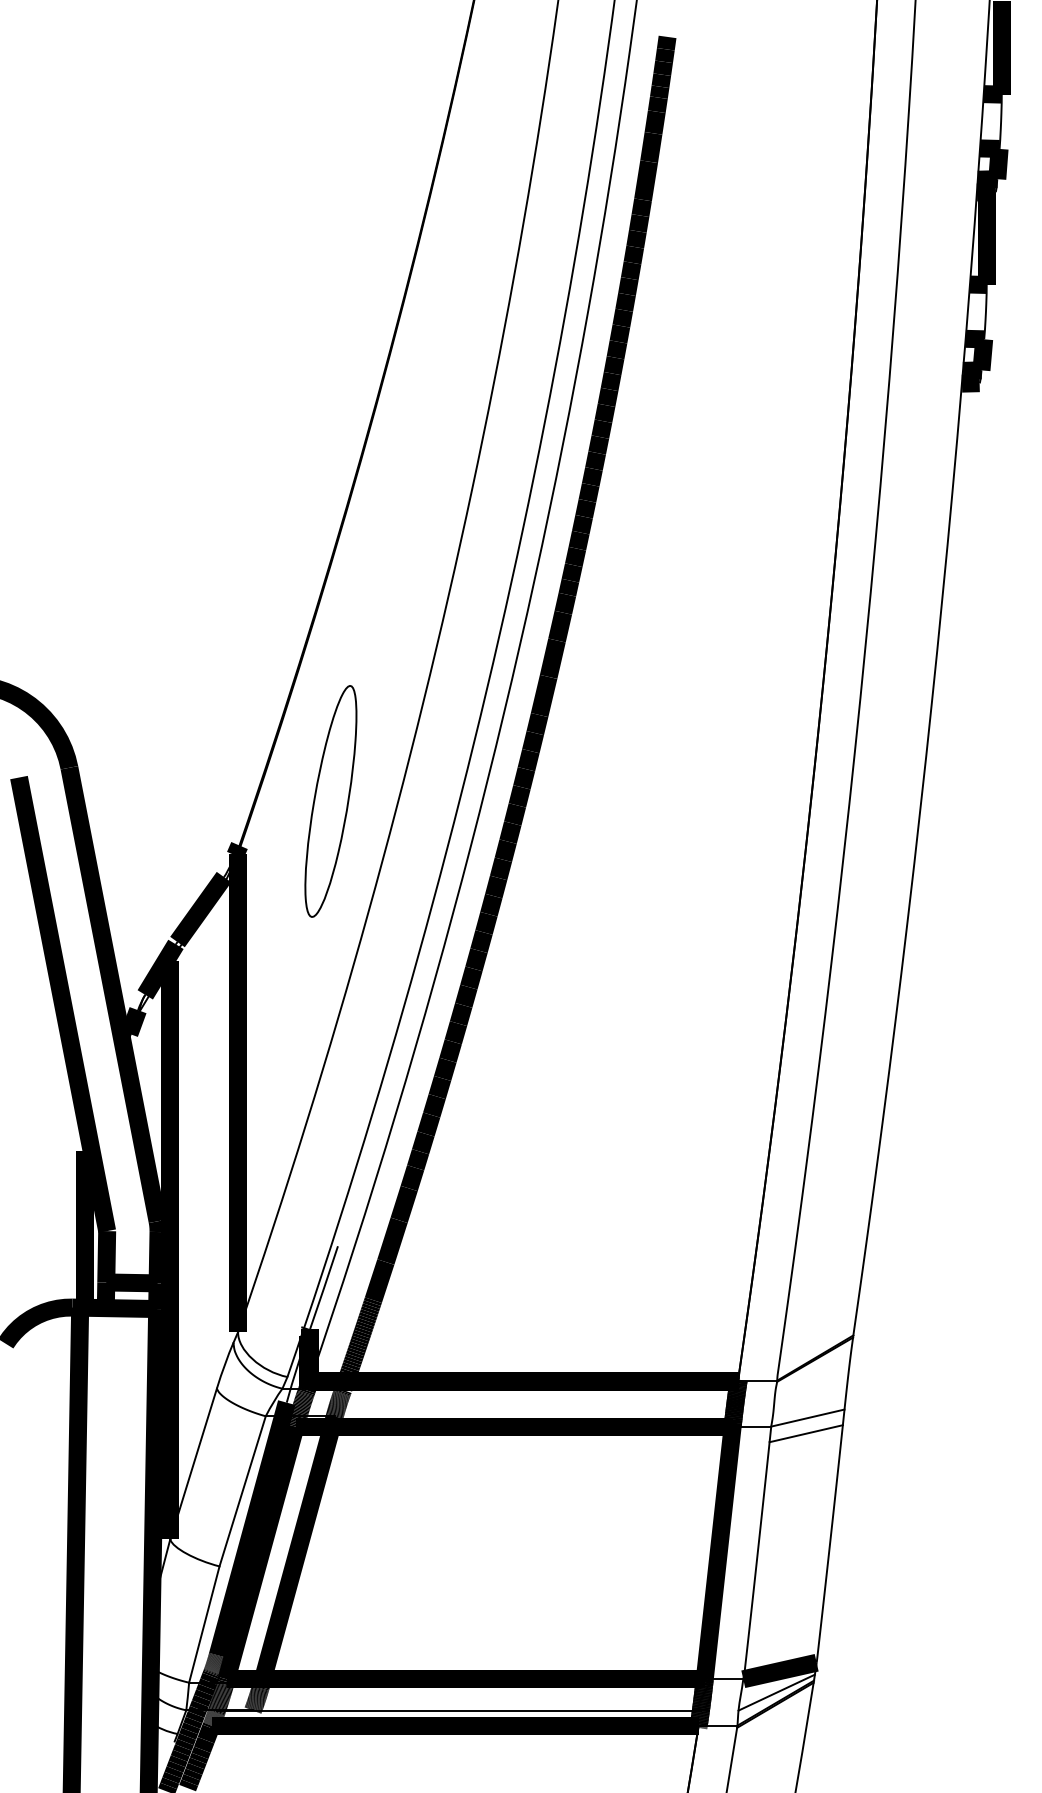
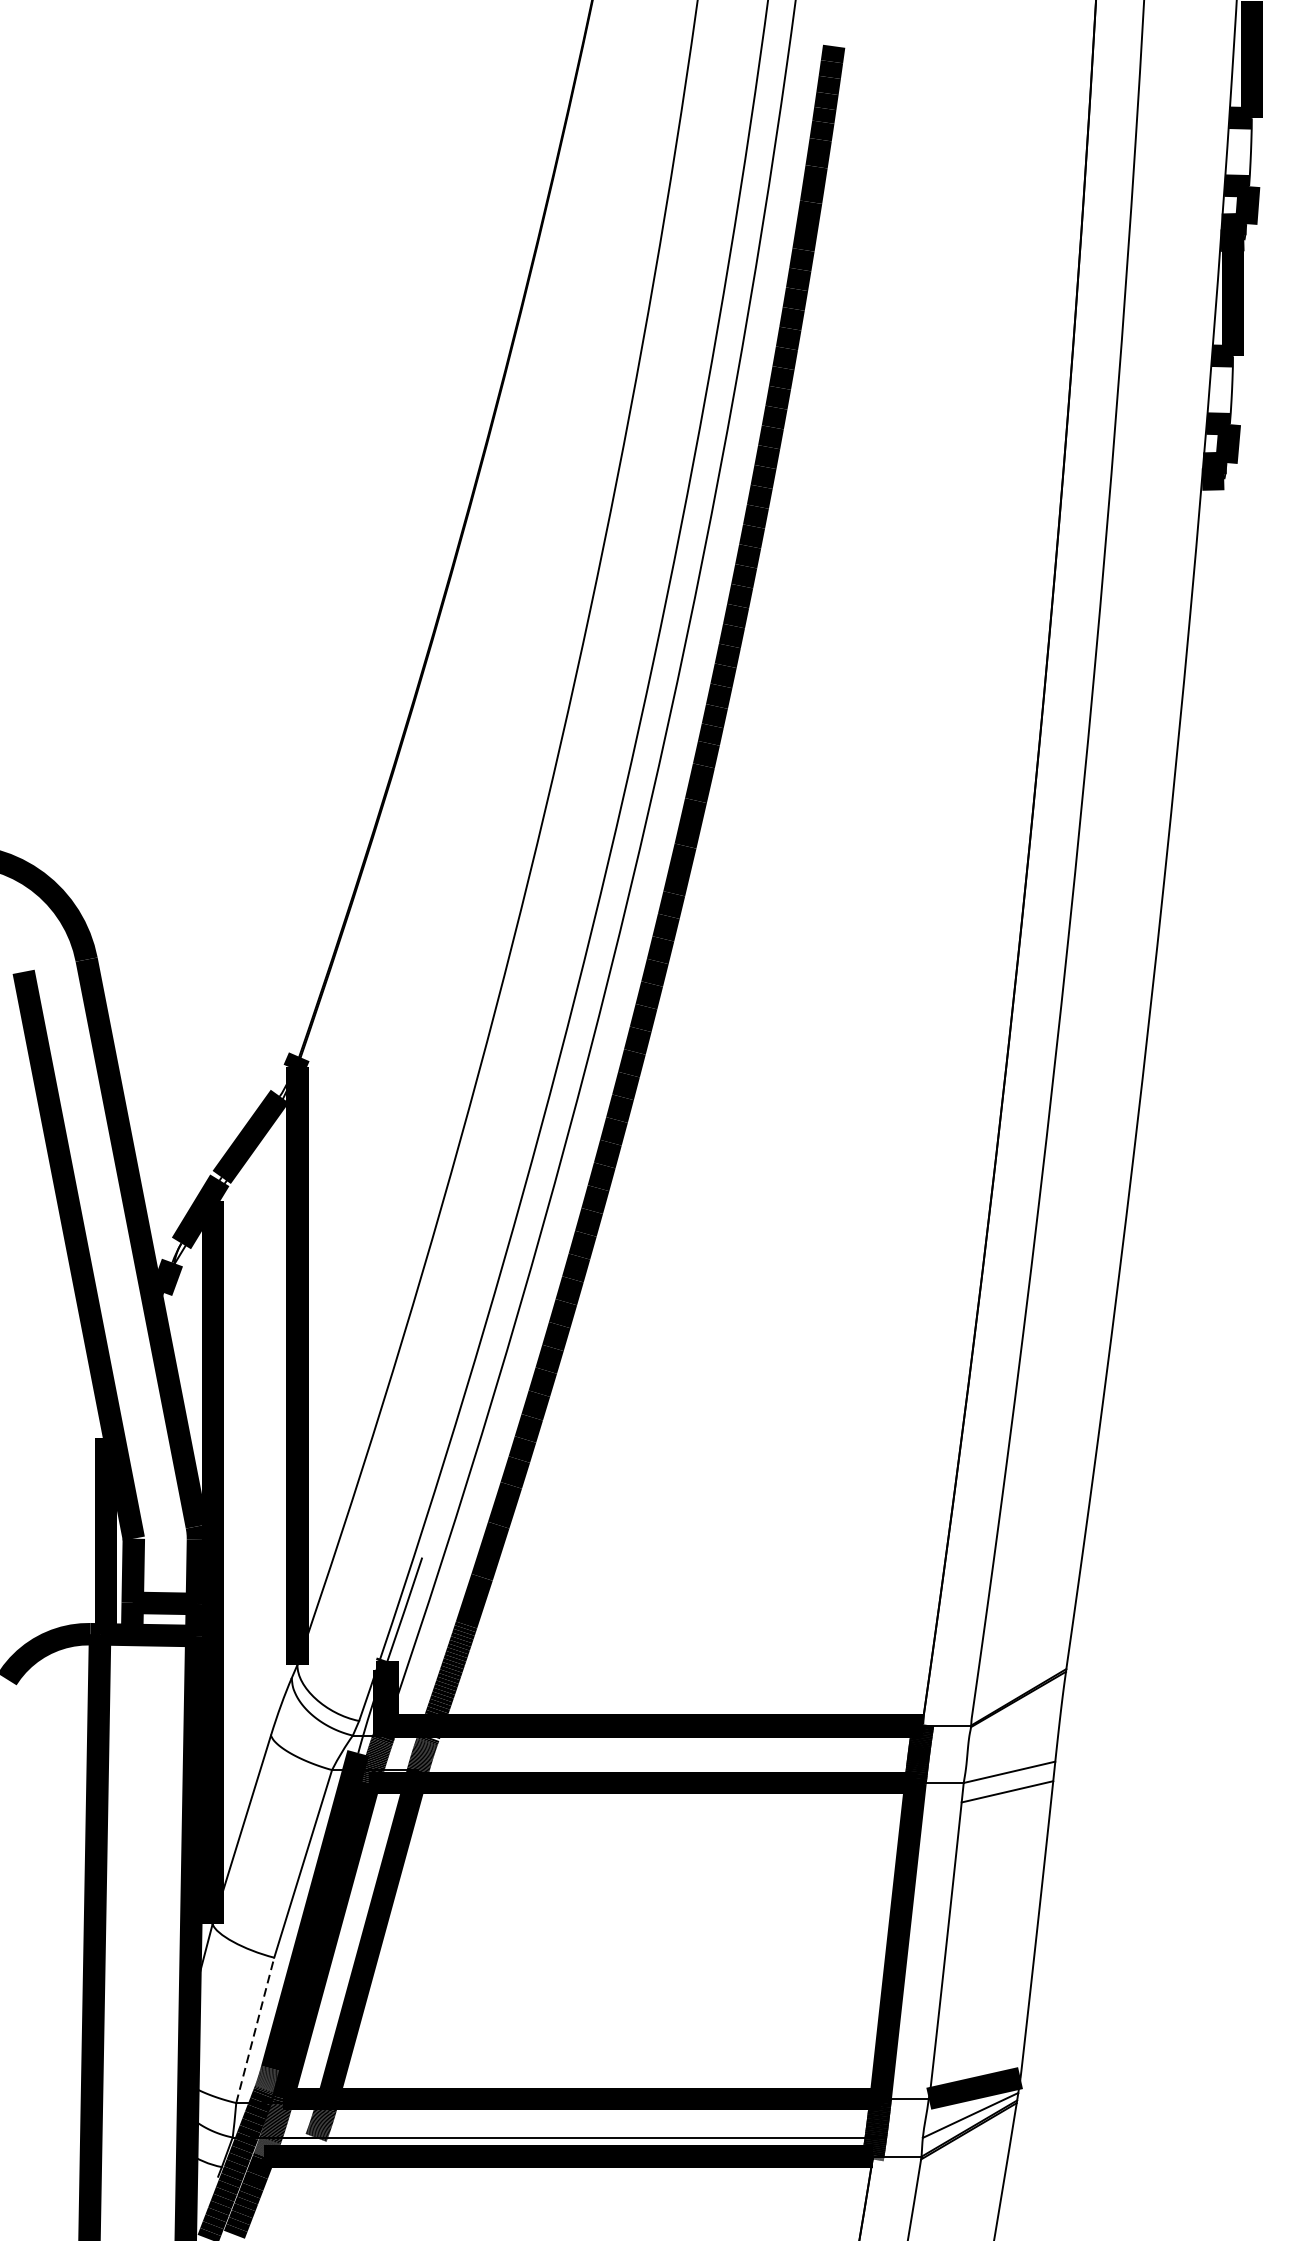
part: (330, 801) -> (412, 1001), removed
line: (204, 1624) -> (255, 2030), solid -> dashed

